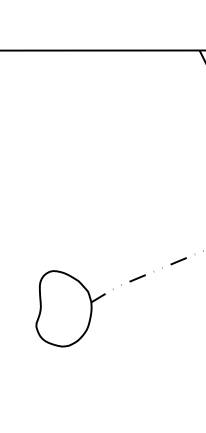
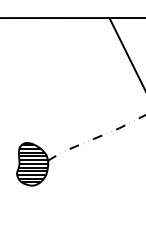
hatch: (63, 307) -> (32, 163), added

